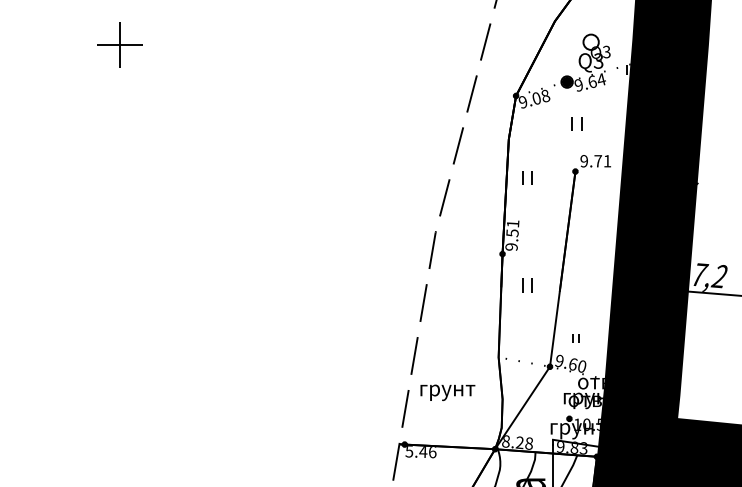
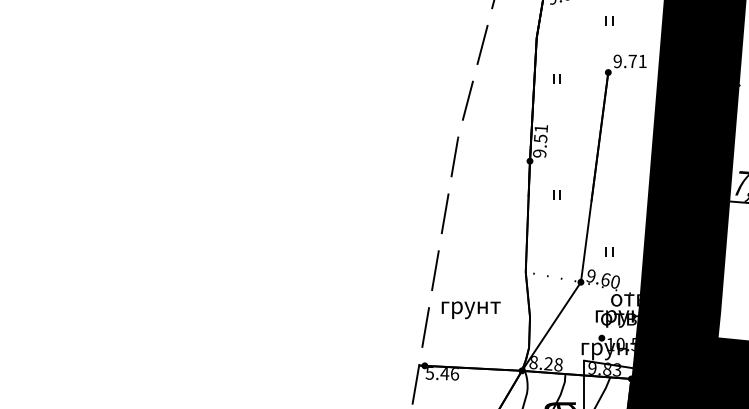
part: (575, 123) -> (608, 20), size x0.62
part: (527, 177) -> (556, 78), size x0.62
part: (527, 285) -> (556, 194), size x0.62

